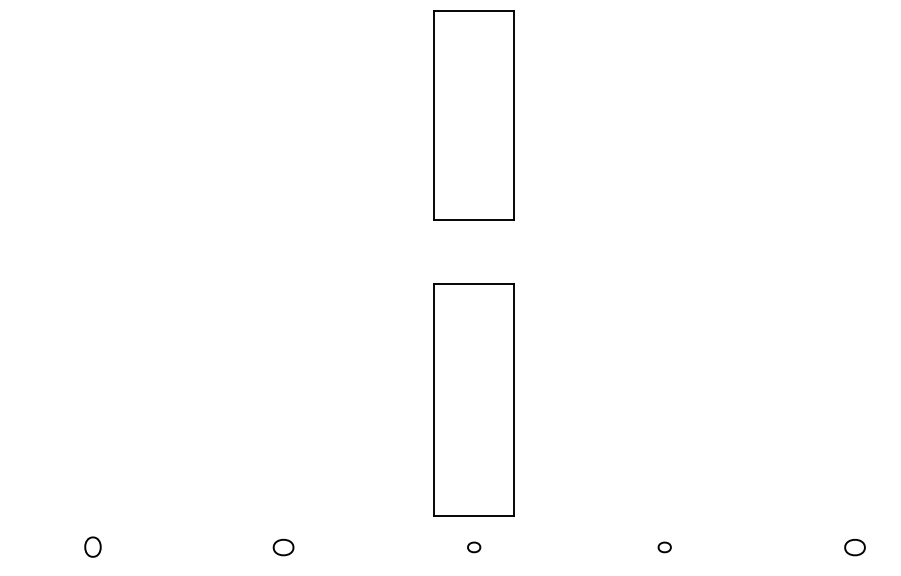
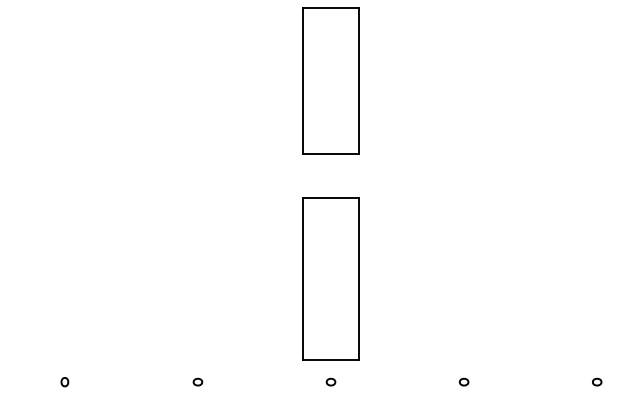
part: (282, 546) -> (197, 381), size x0.62
part: (855, 546) -> (597, 381), size x0.62
part: (92, 547) -> (64, 382), size x0.62

